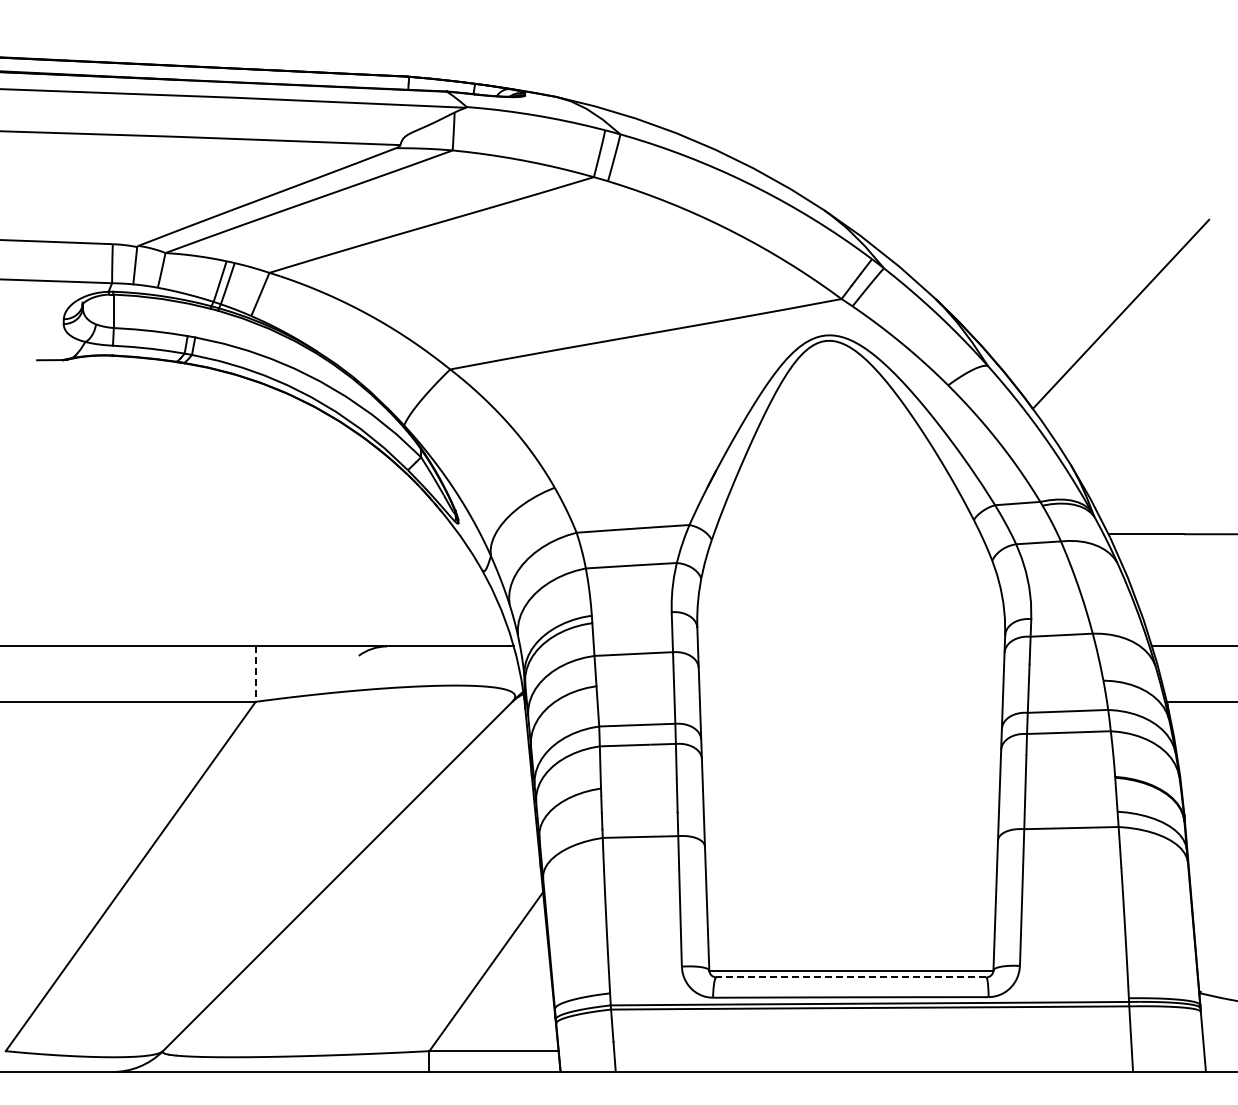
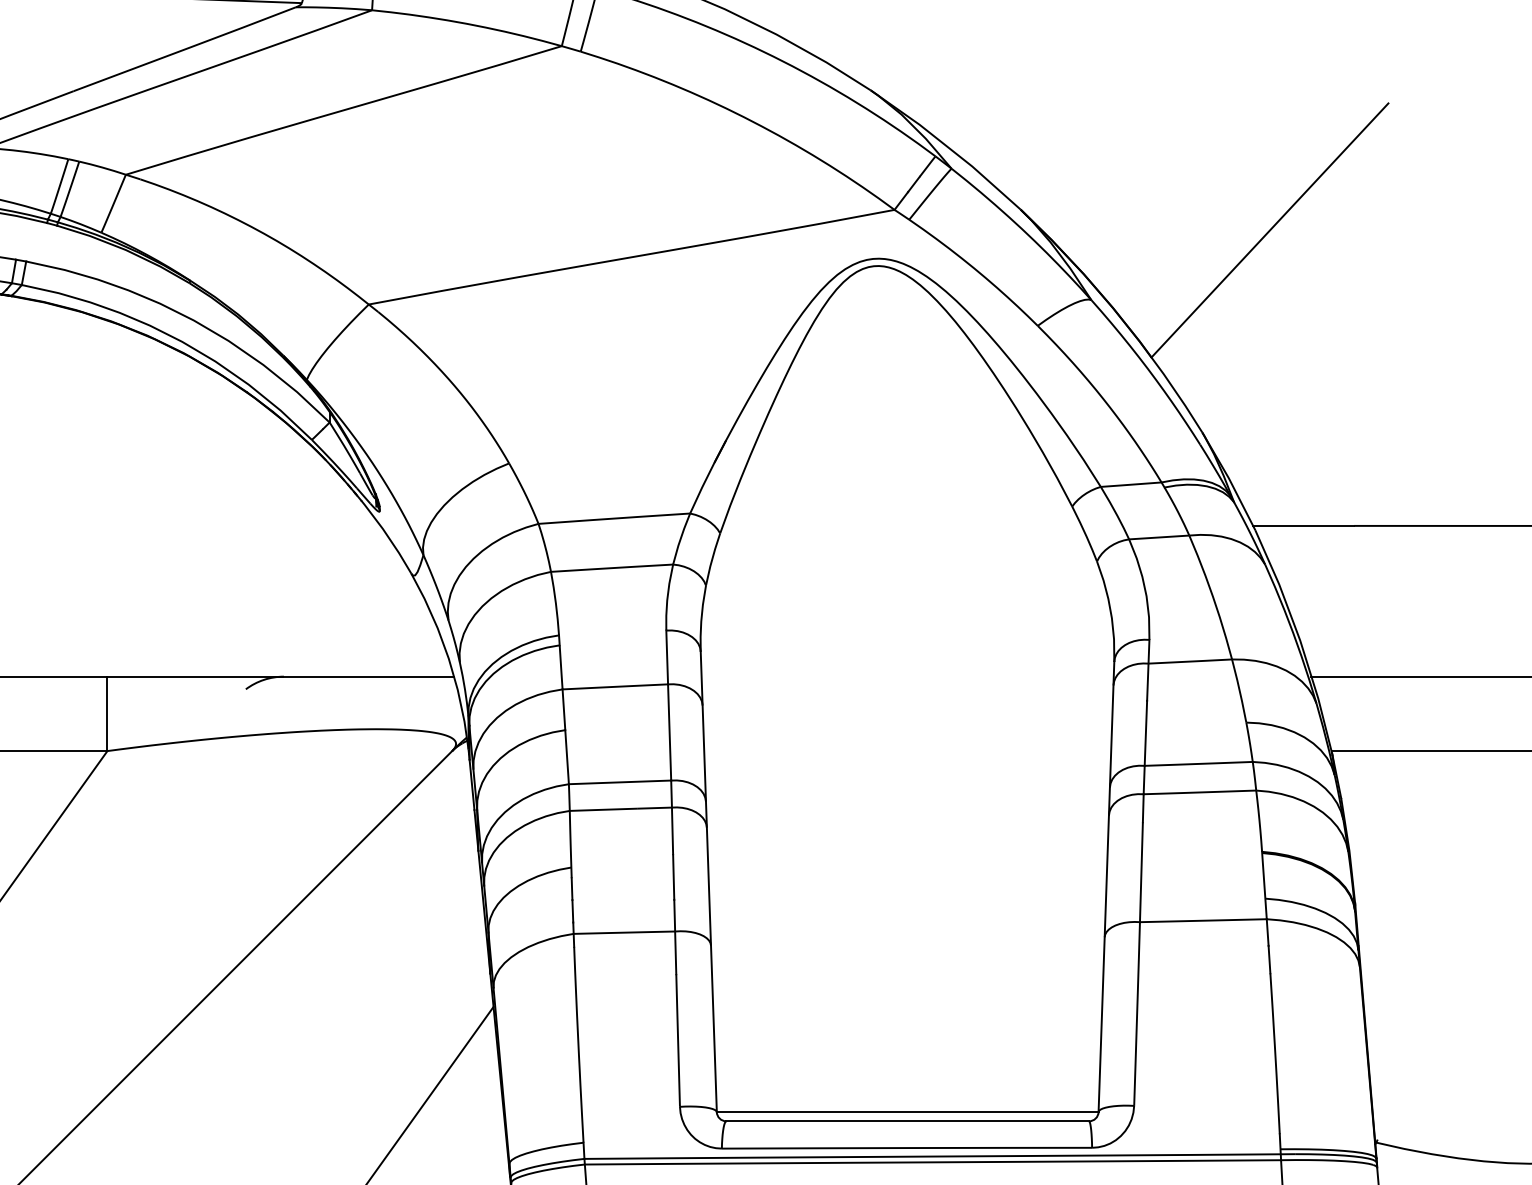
line: (255, 674) -> (107, 714), dashed -> solid
line: (851, 977) -> (907, 1121), dashed -> solid

